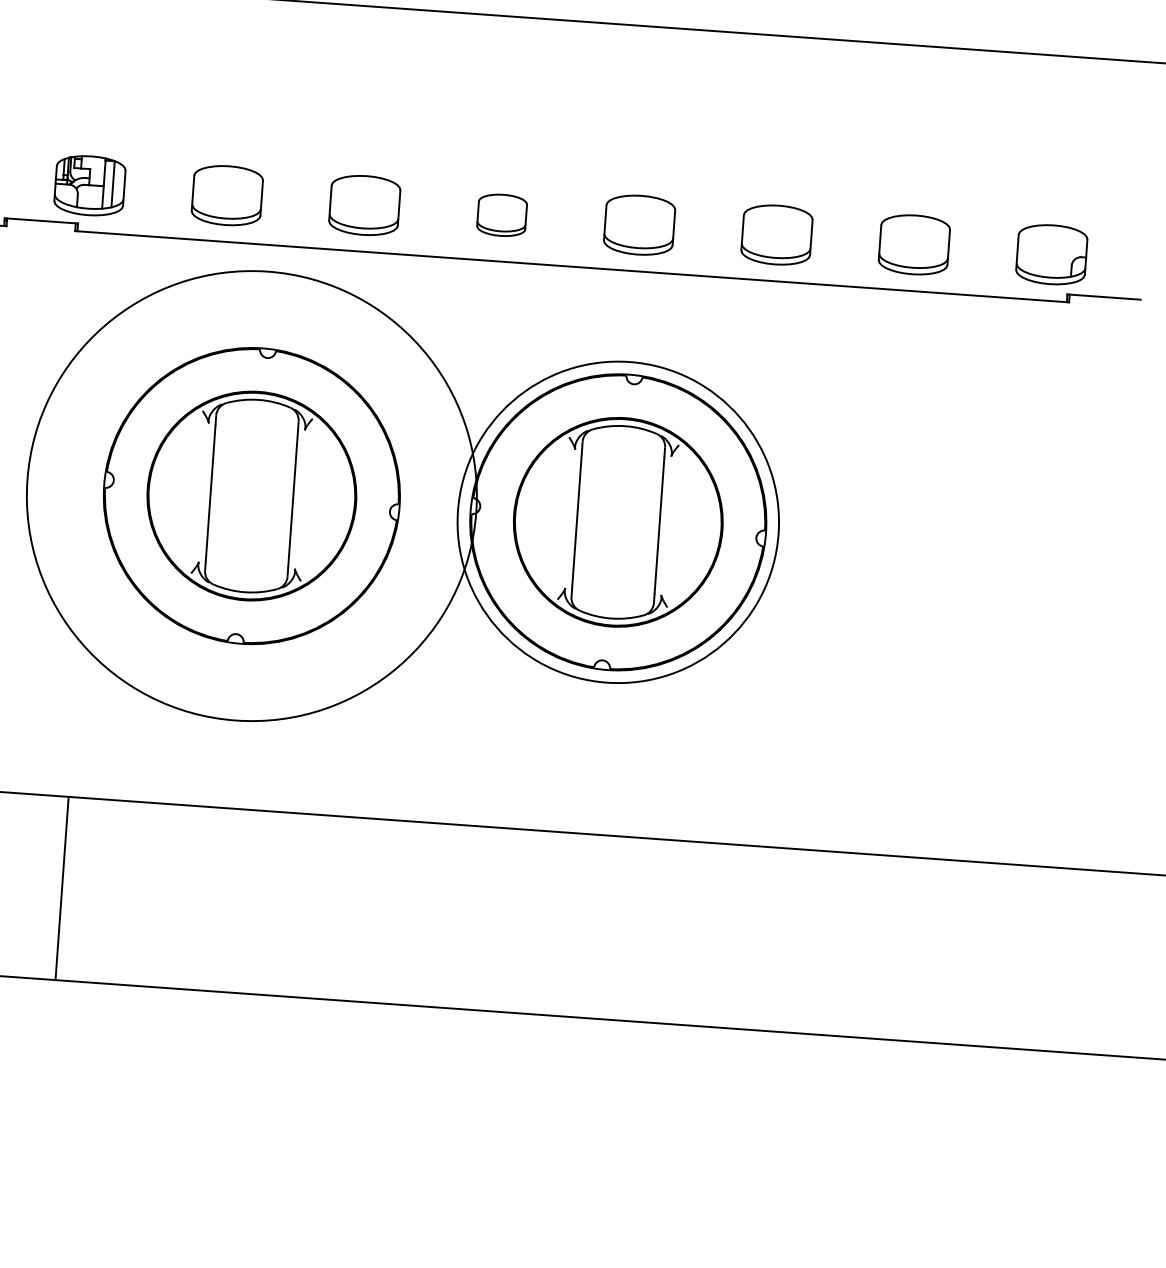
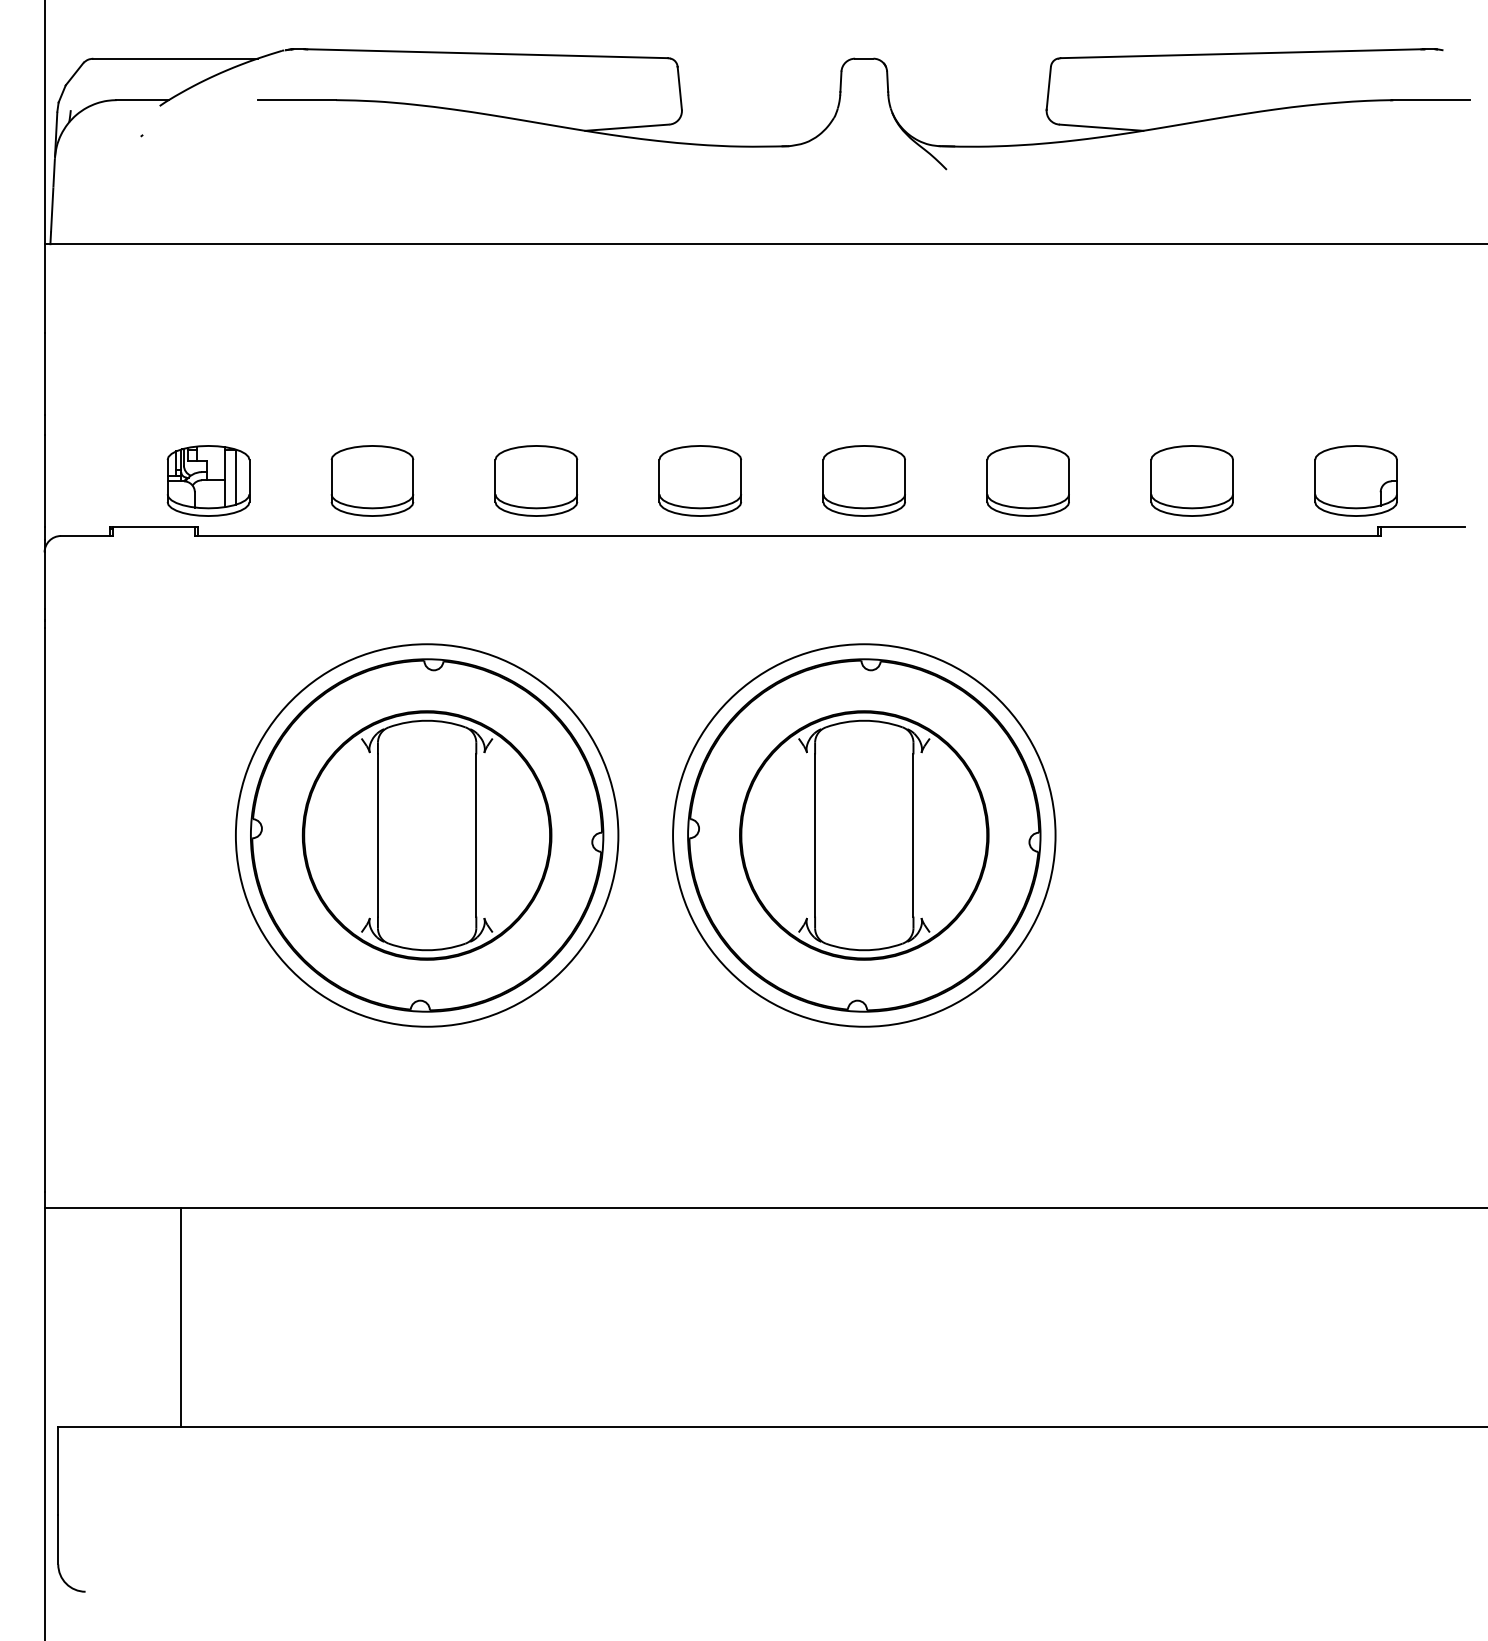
part: (501, 214) -> (699, 480), size x1.43
circle: (251, 496) -> (426, 835), size x0.71
line: (62, 888) -> (181, 1317), moved

